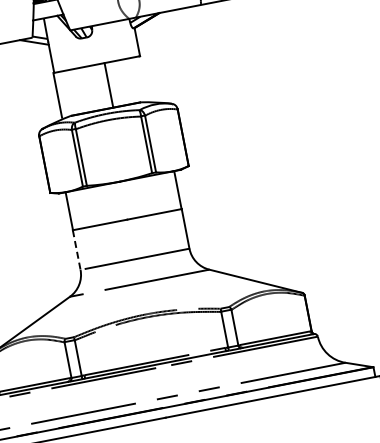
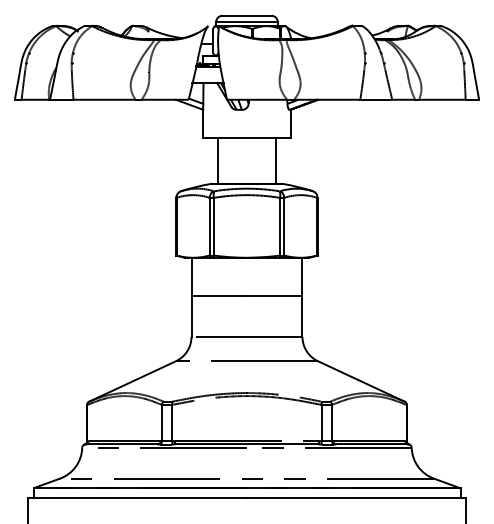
line: (108, 84) -> (275, 160), moved
line: (57, 94) -> (218, 160), moved
line: (76, 250) -> (191, 317), dashed -> solid

